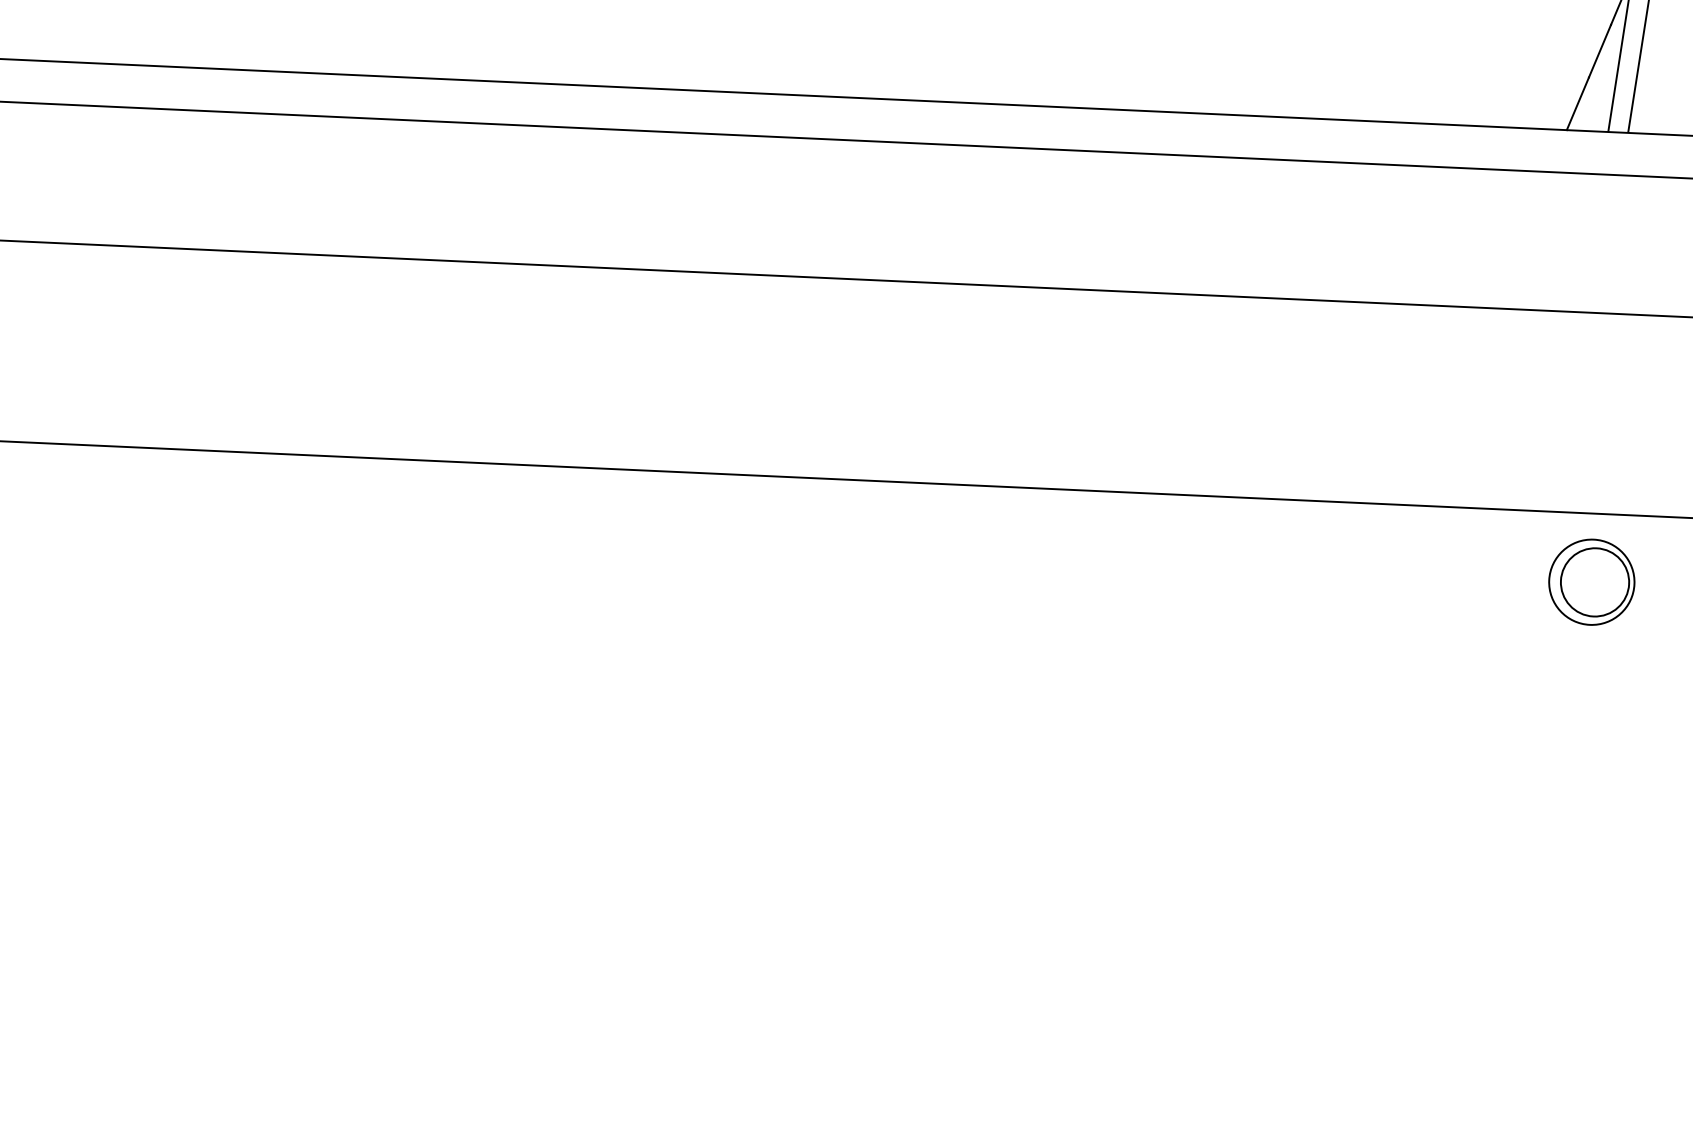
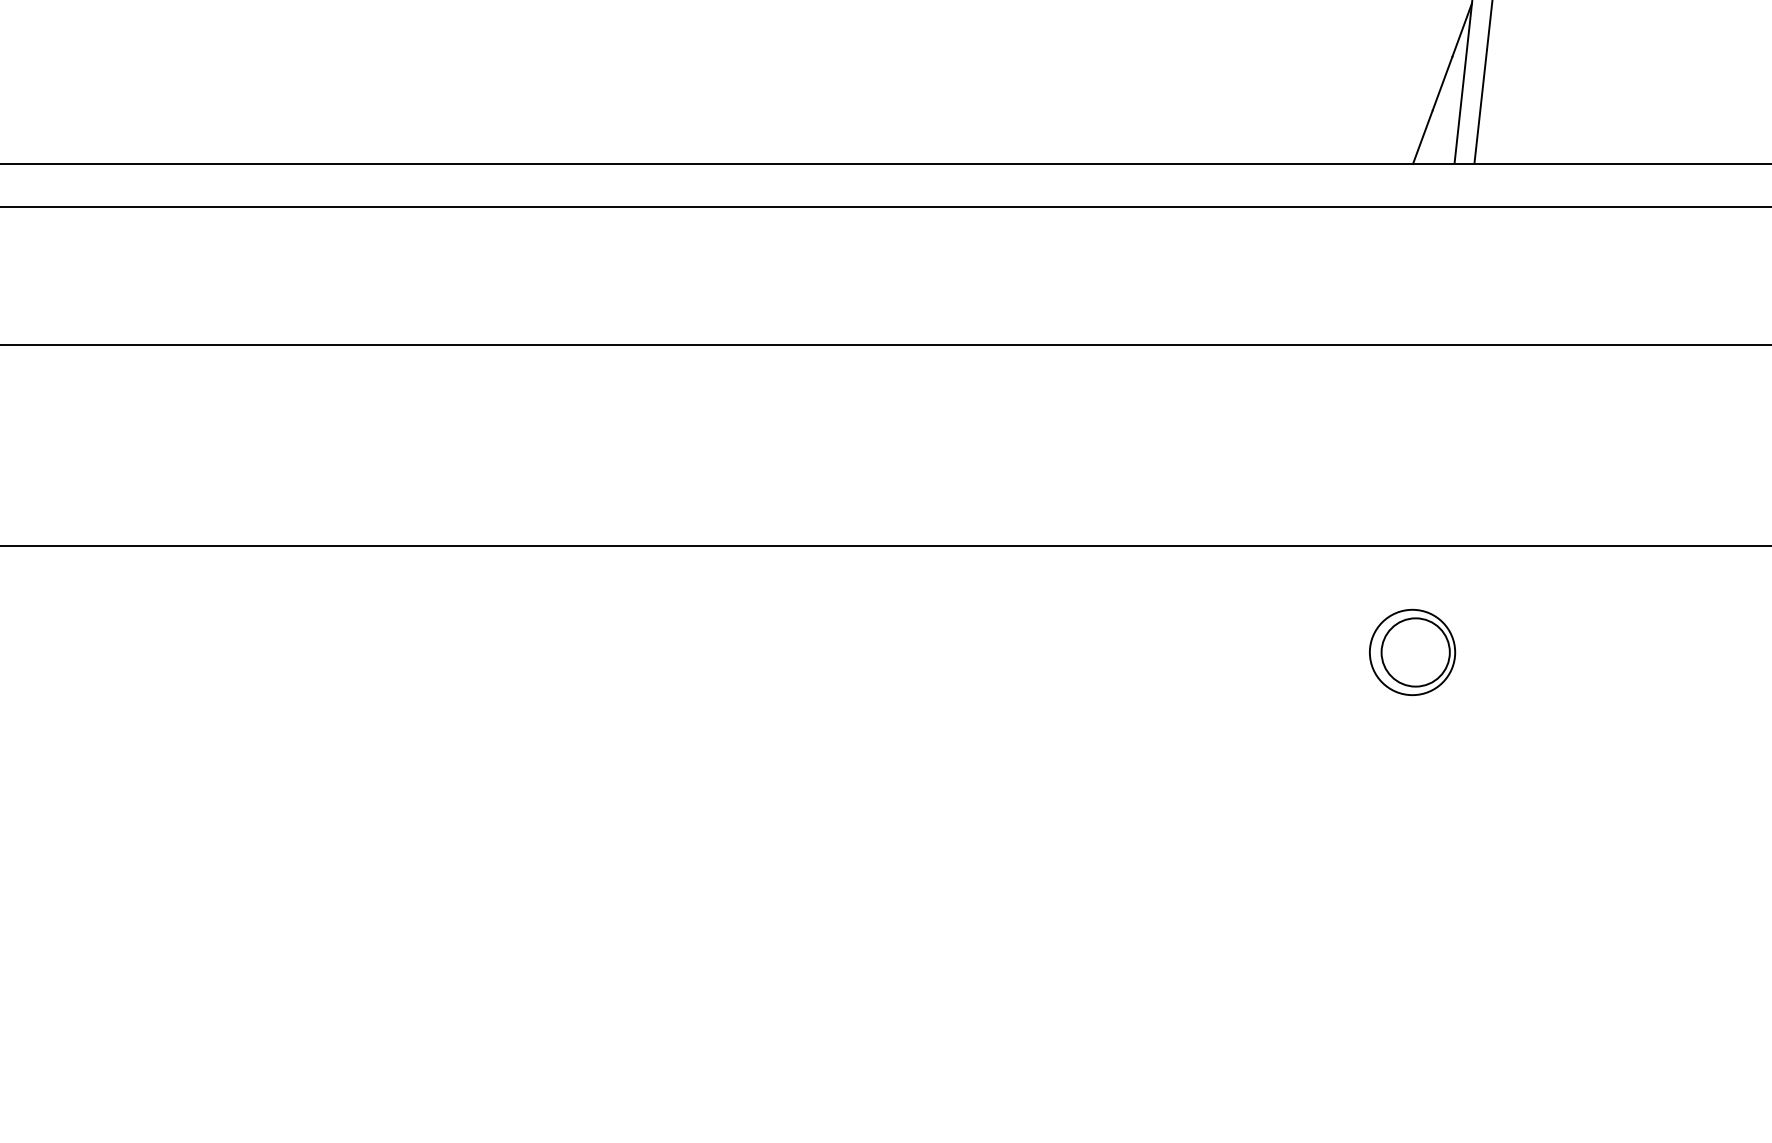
part: (1591, 581) -> (1412, 651), moved

